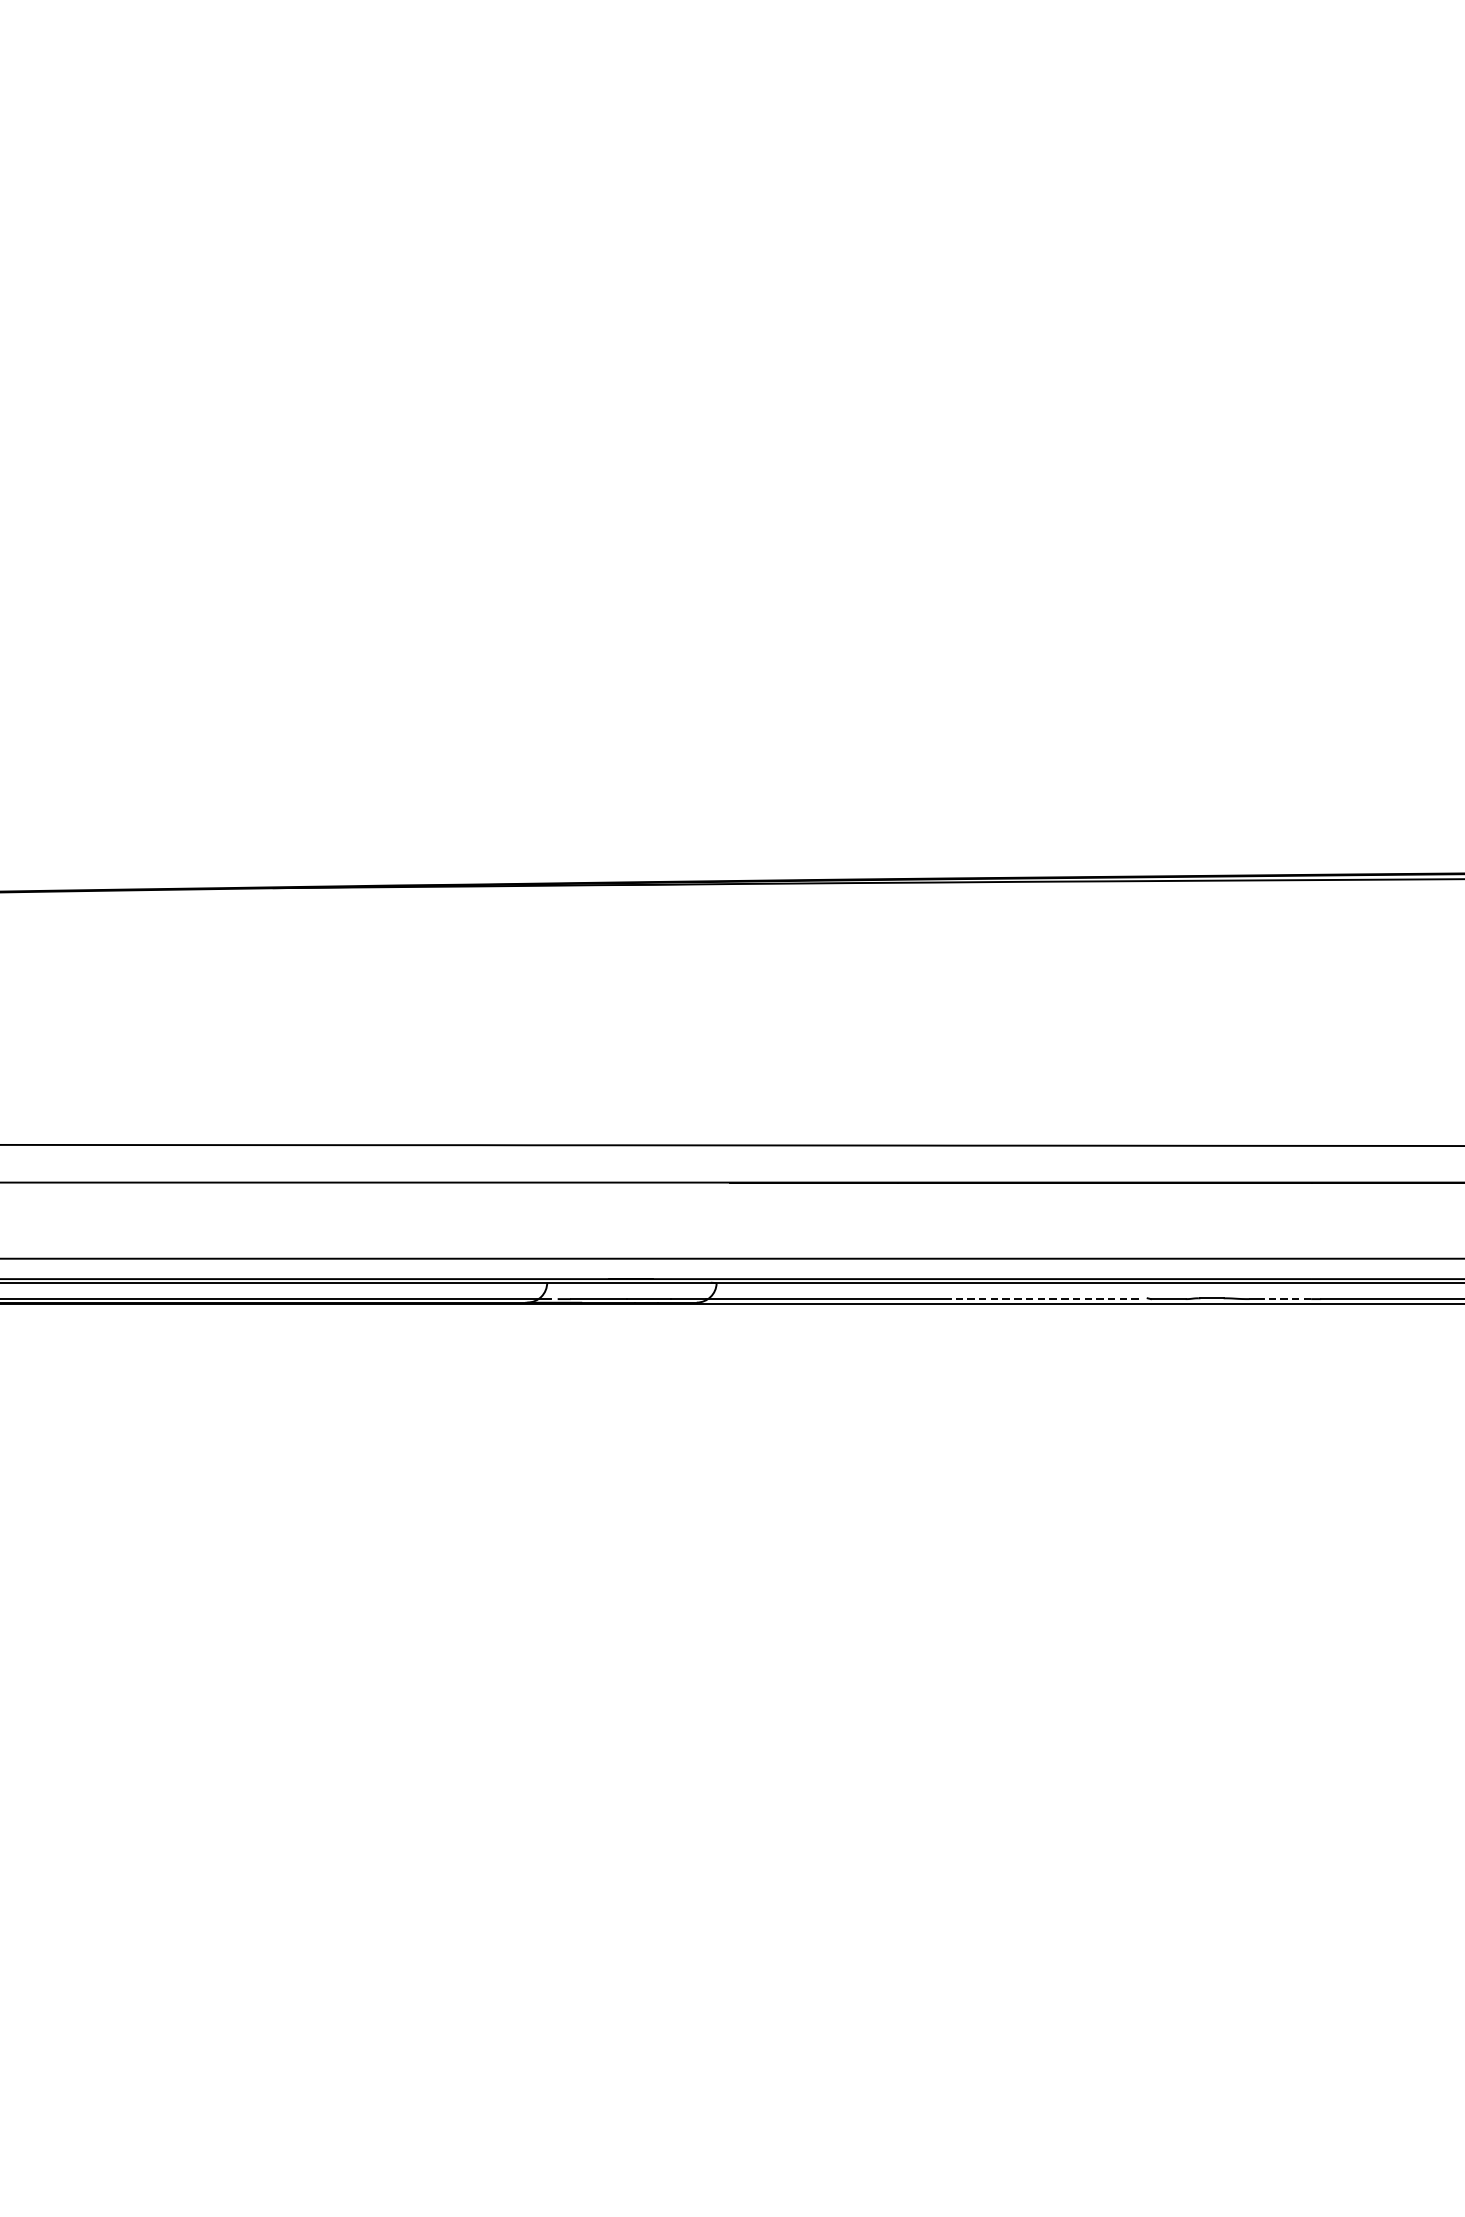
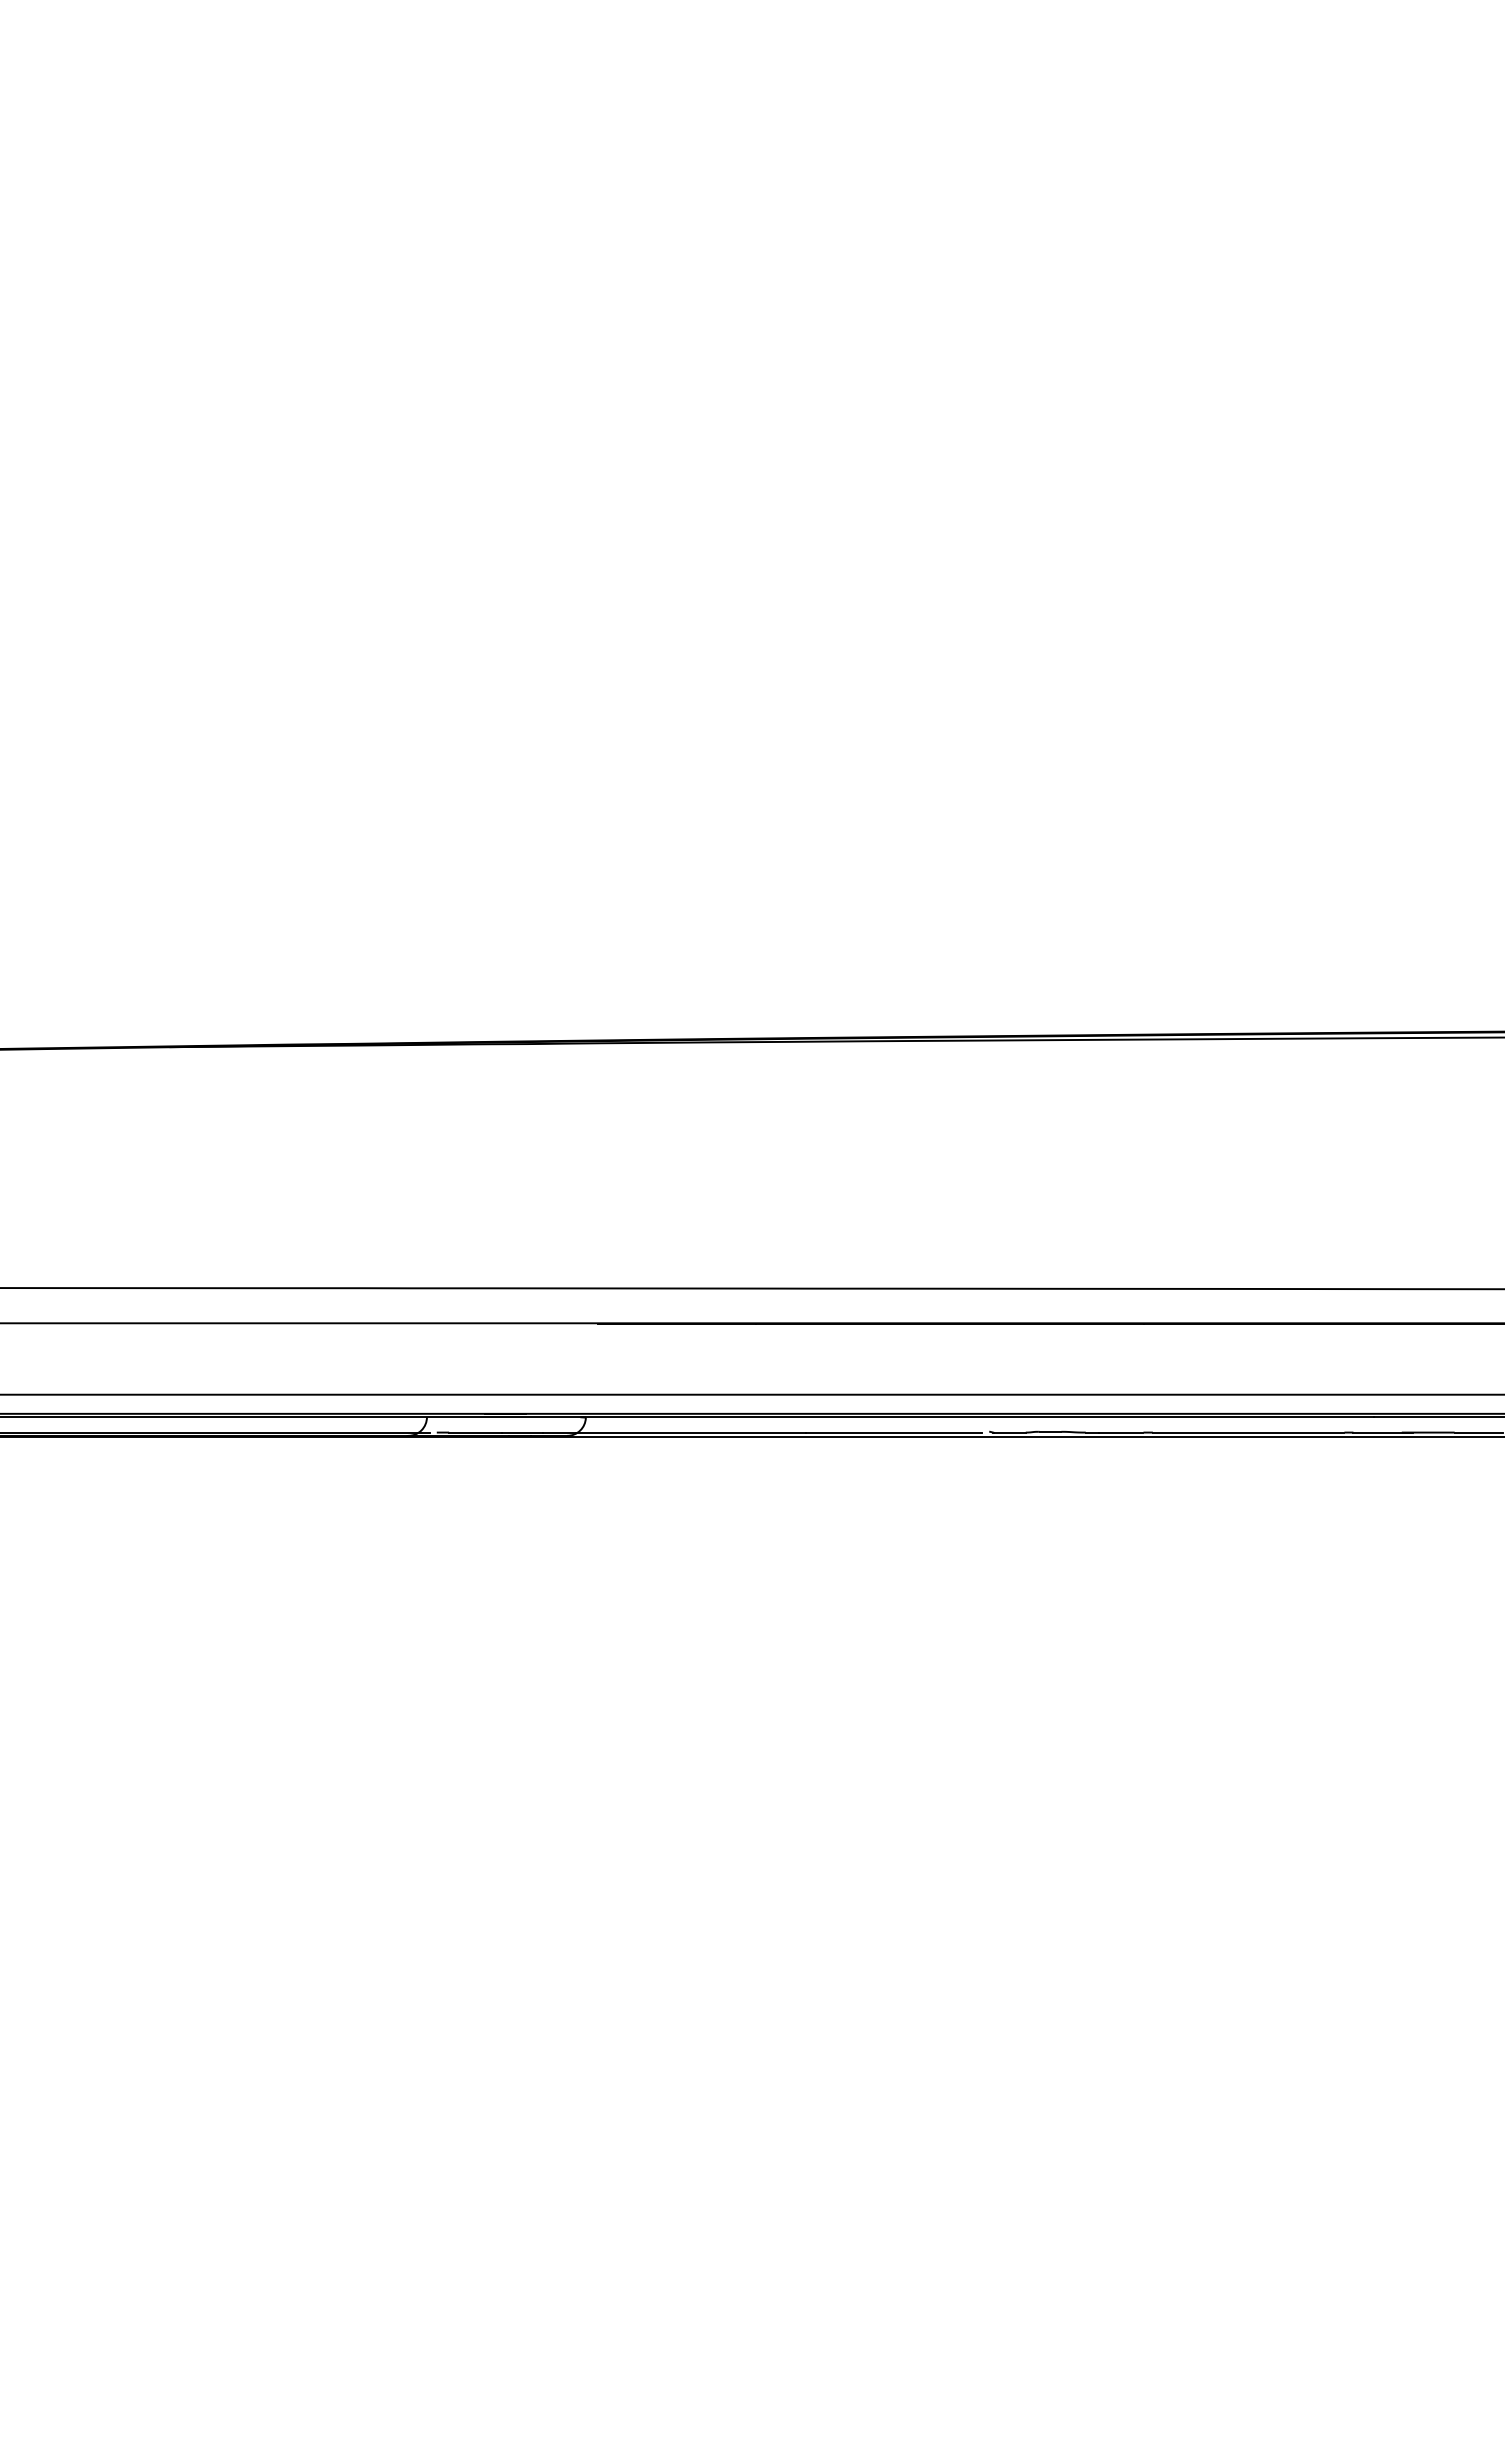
line: (1044, 1299) -> (893, 1432), dashed -> solid
line: (1286, 1299) -> (1120, 1432), dashed -> solid

